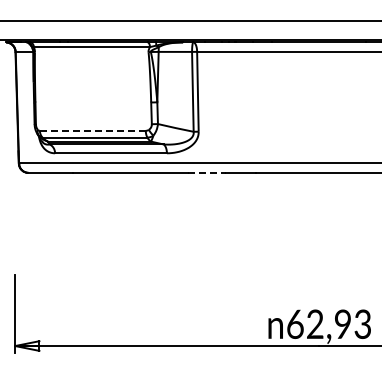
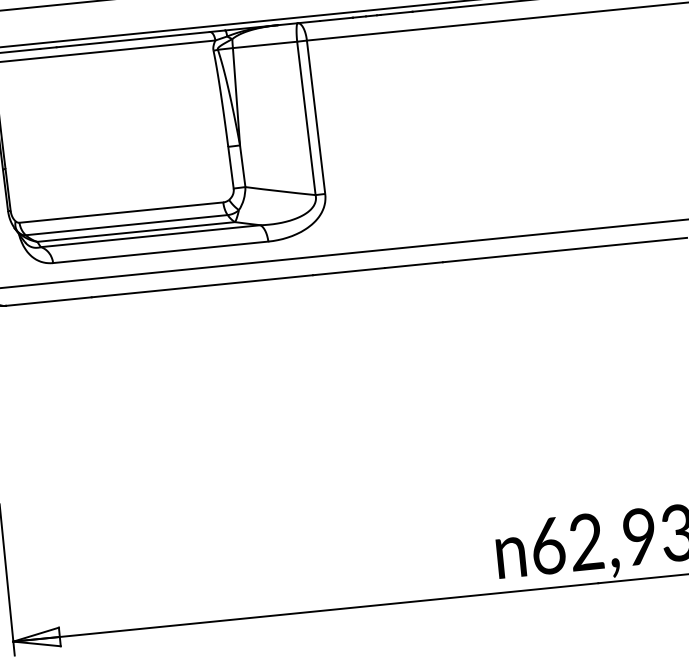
line: (92, 130) -> (120, 212), dashed -> solid
line: (206, 172) -> (348, 270), dashed -> solid

